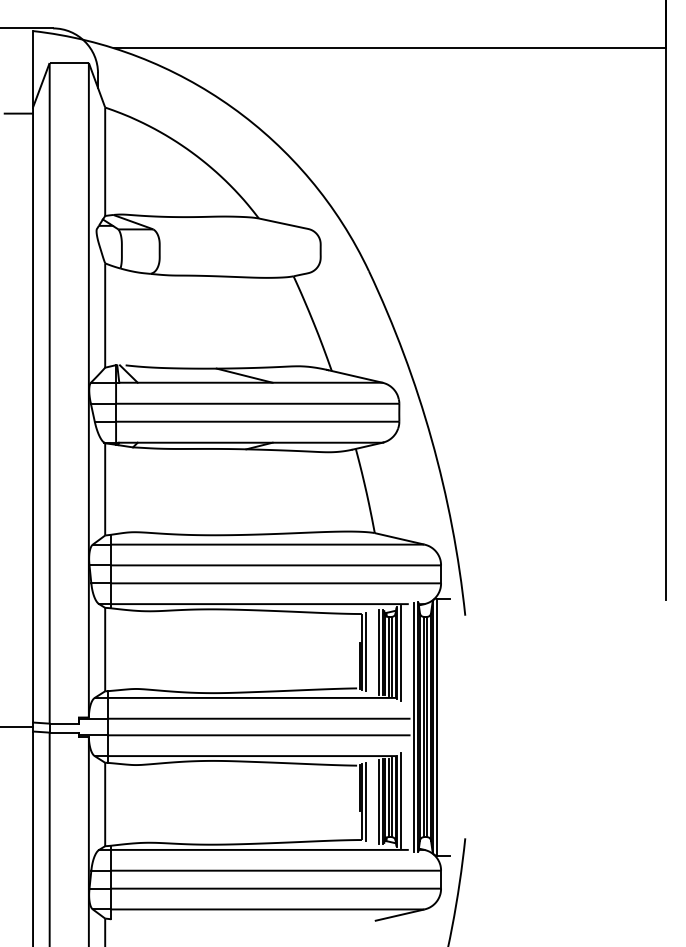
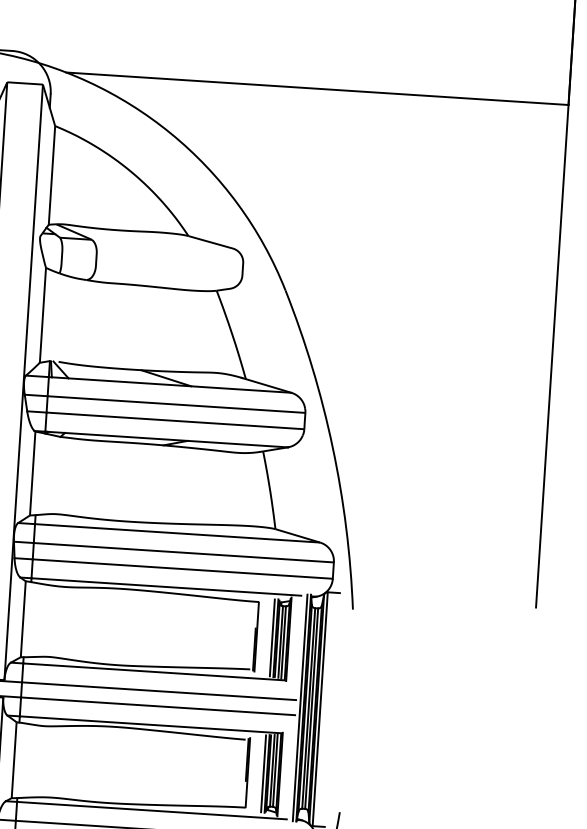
line: (365, 651) -> (260, 636), removed
line: (401, 652) -> (292, 639), removed
line: (401, 800) -> (284, 774), removed
line: (365, 801) -> (251, 772), removed

